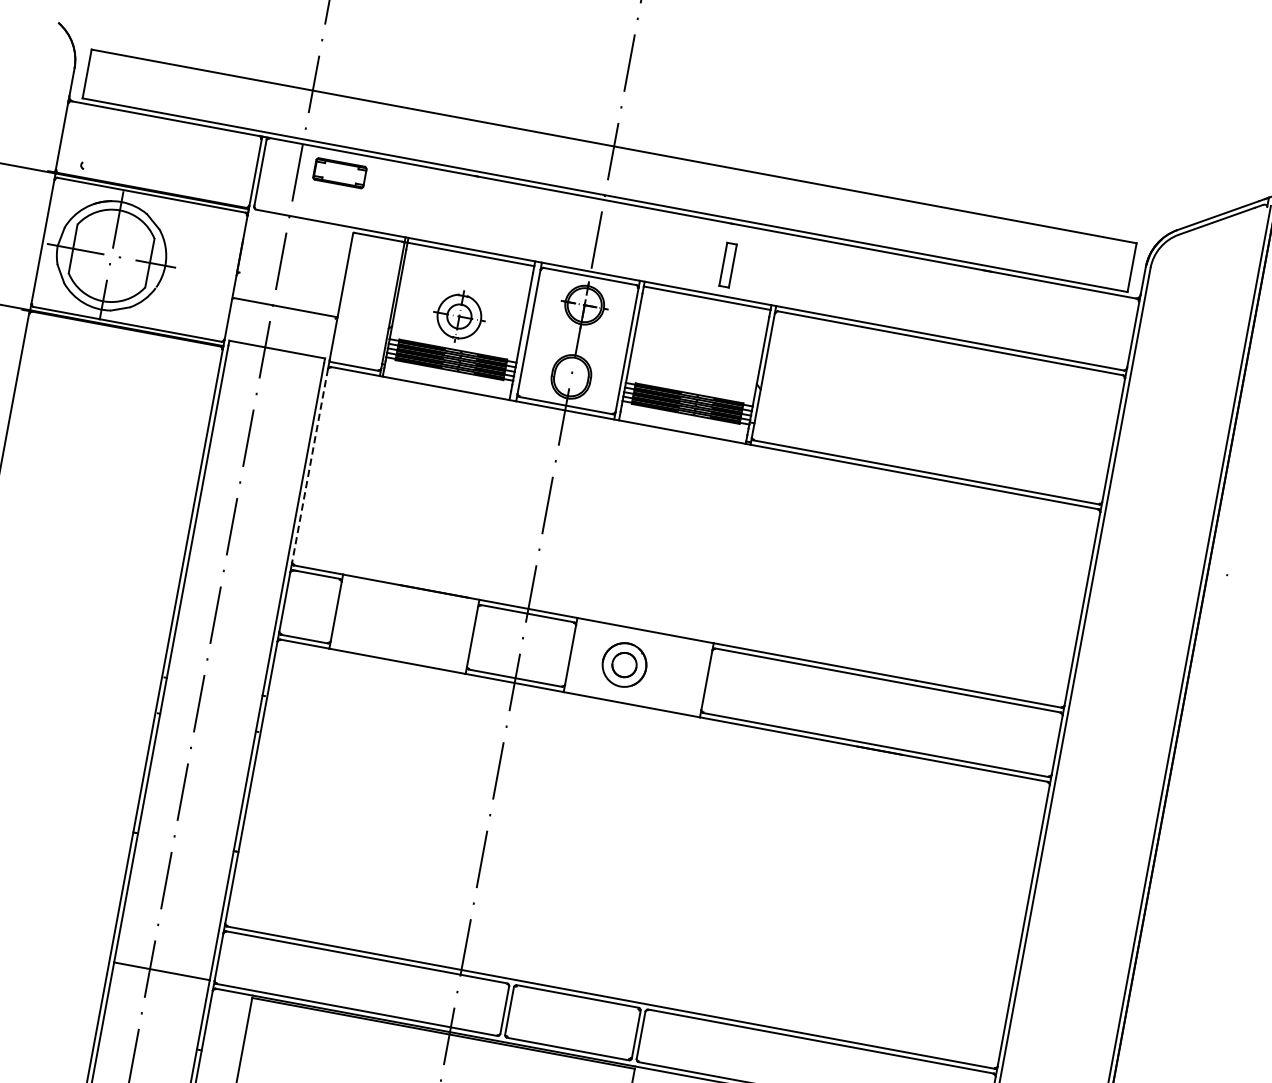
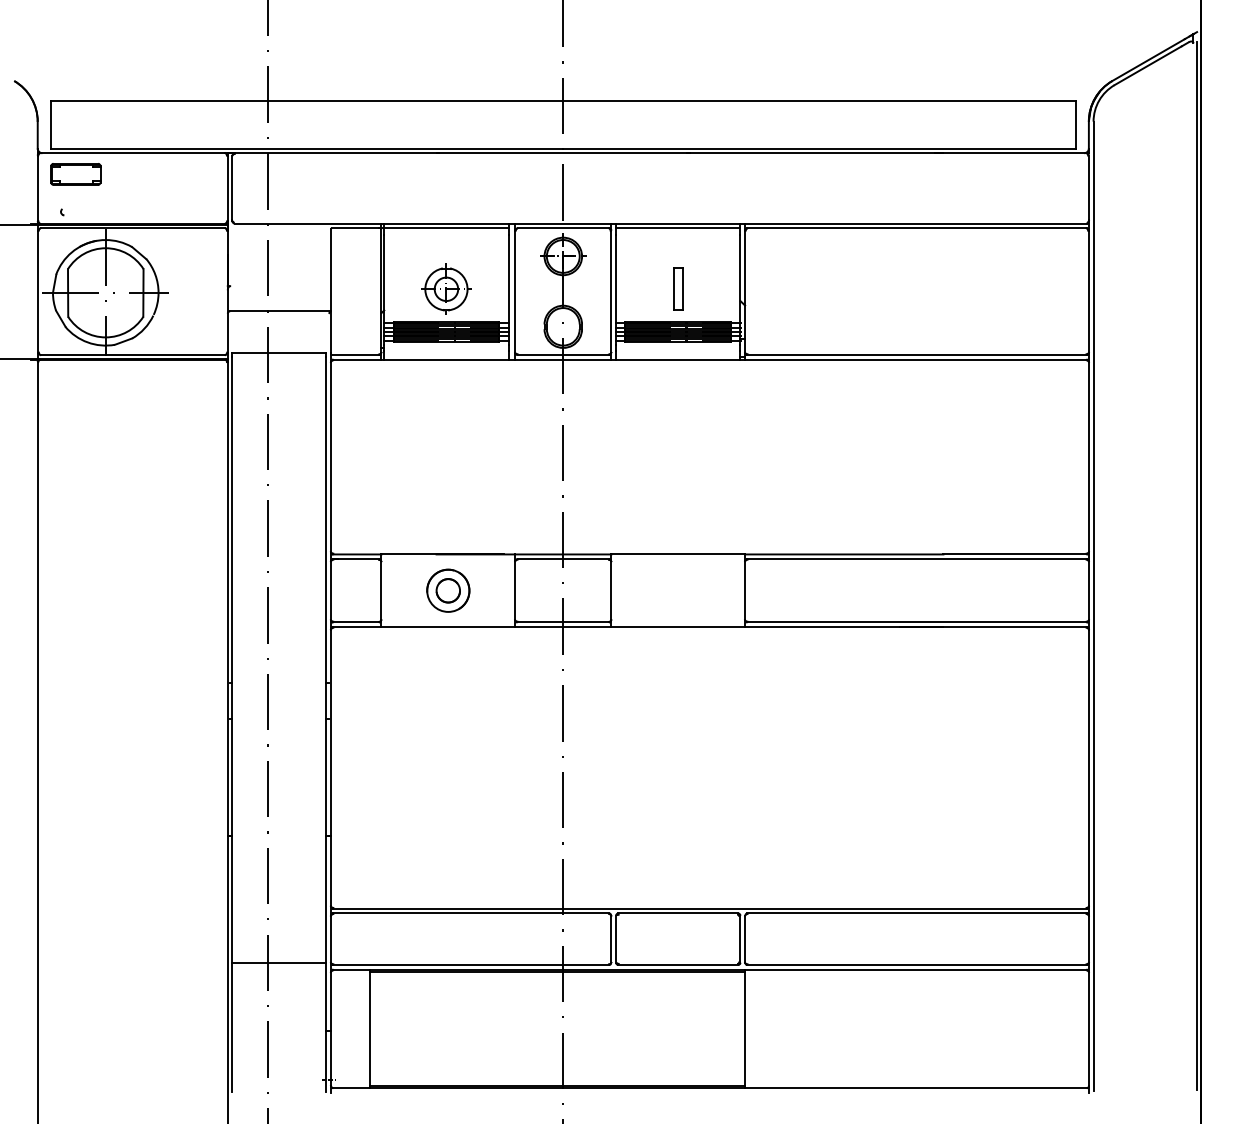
part: (339, 173) -> (75, 174), moved
part: (728, 264) -> (678, 288), moved
line: (310, 466) -> (331, 457), dashed -> solid
part: (624, 664) -> (448, 590), moved

